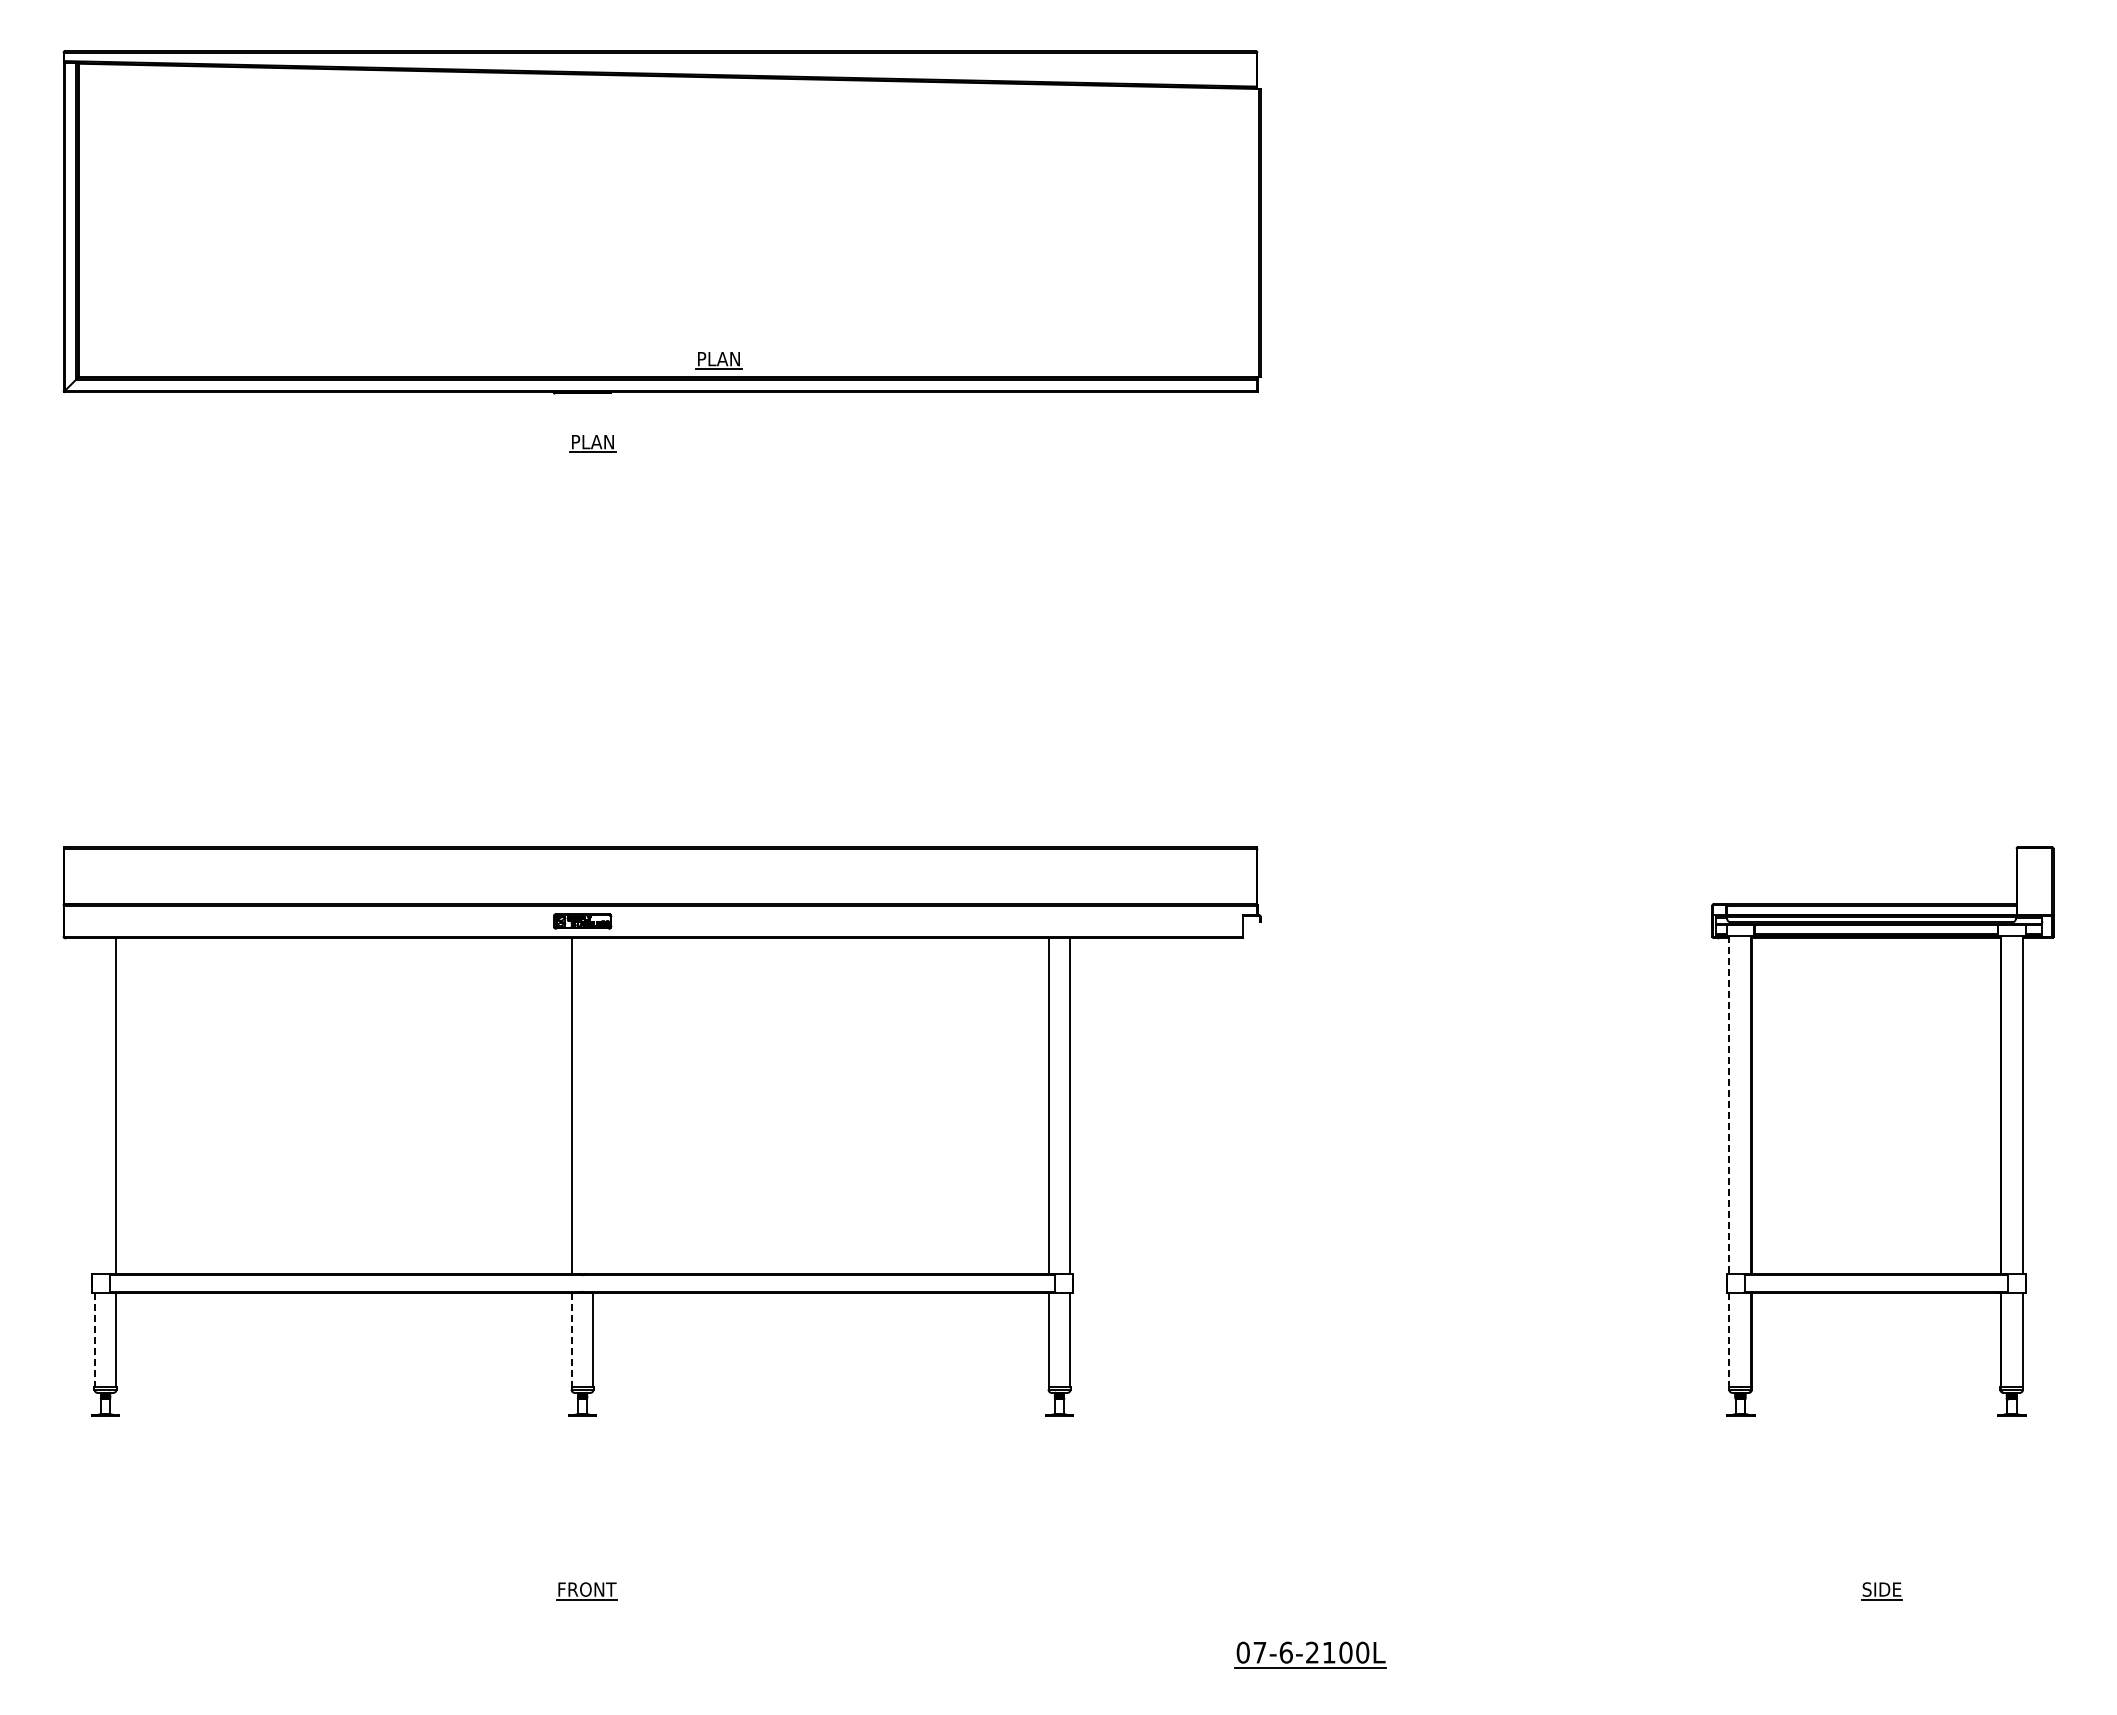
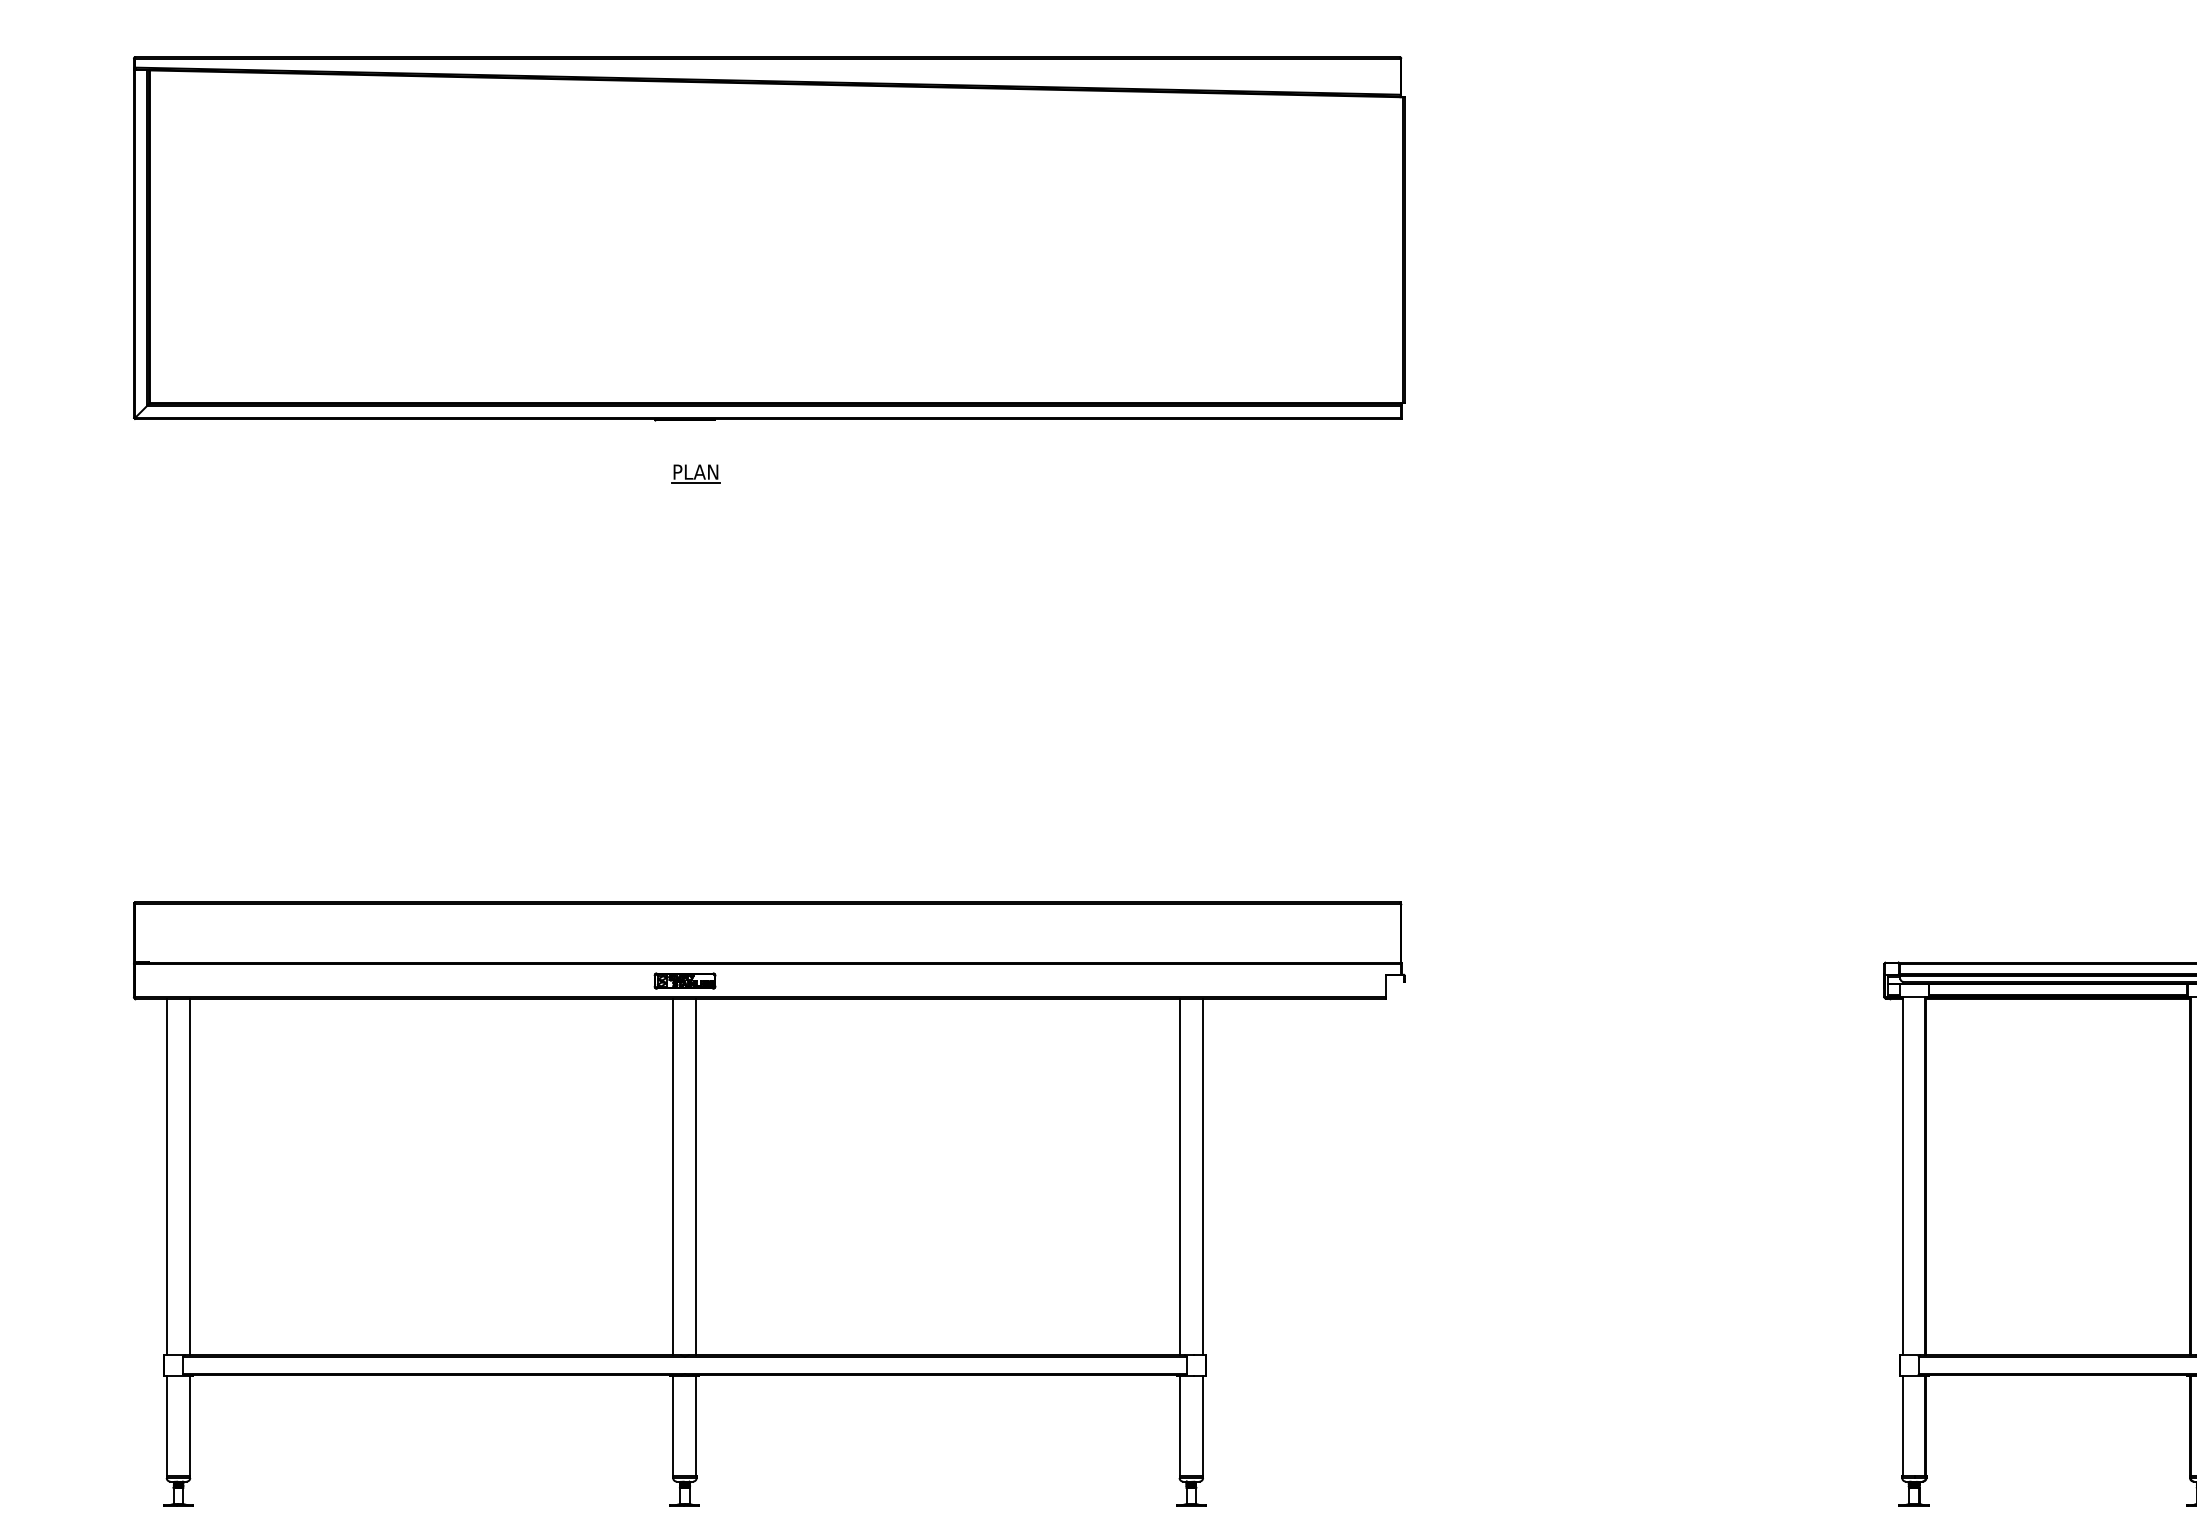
part: (718, 360) -> (829, 385), removed
line: (1729, 1105) -> (1902, 1176), dashed -> solid
line: (94, 1106) -> (166, 1177), added
line: (593, 1106) -> (696, 1177), added
line: (94, 1340) -> (166, 1425), dashed -> solid
line: (571, 1340) -> (673, 1425), dashed -> solid
line: (1729, 1340) -> (1902, 1425), dashed -> solid

